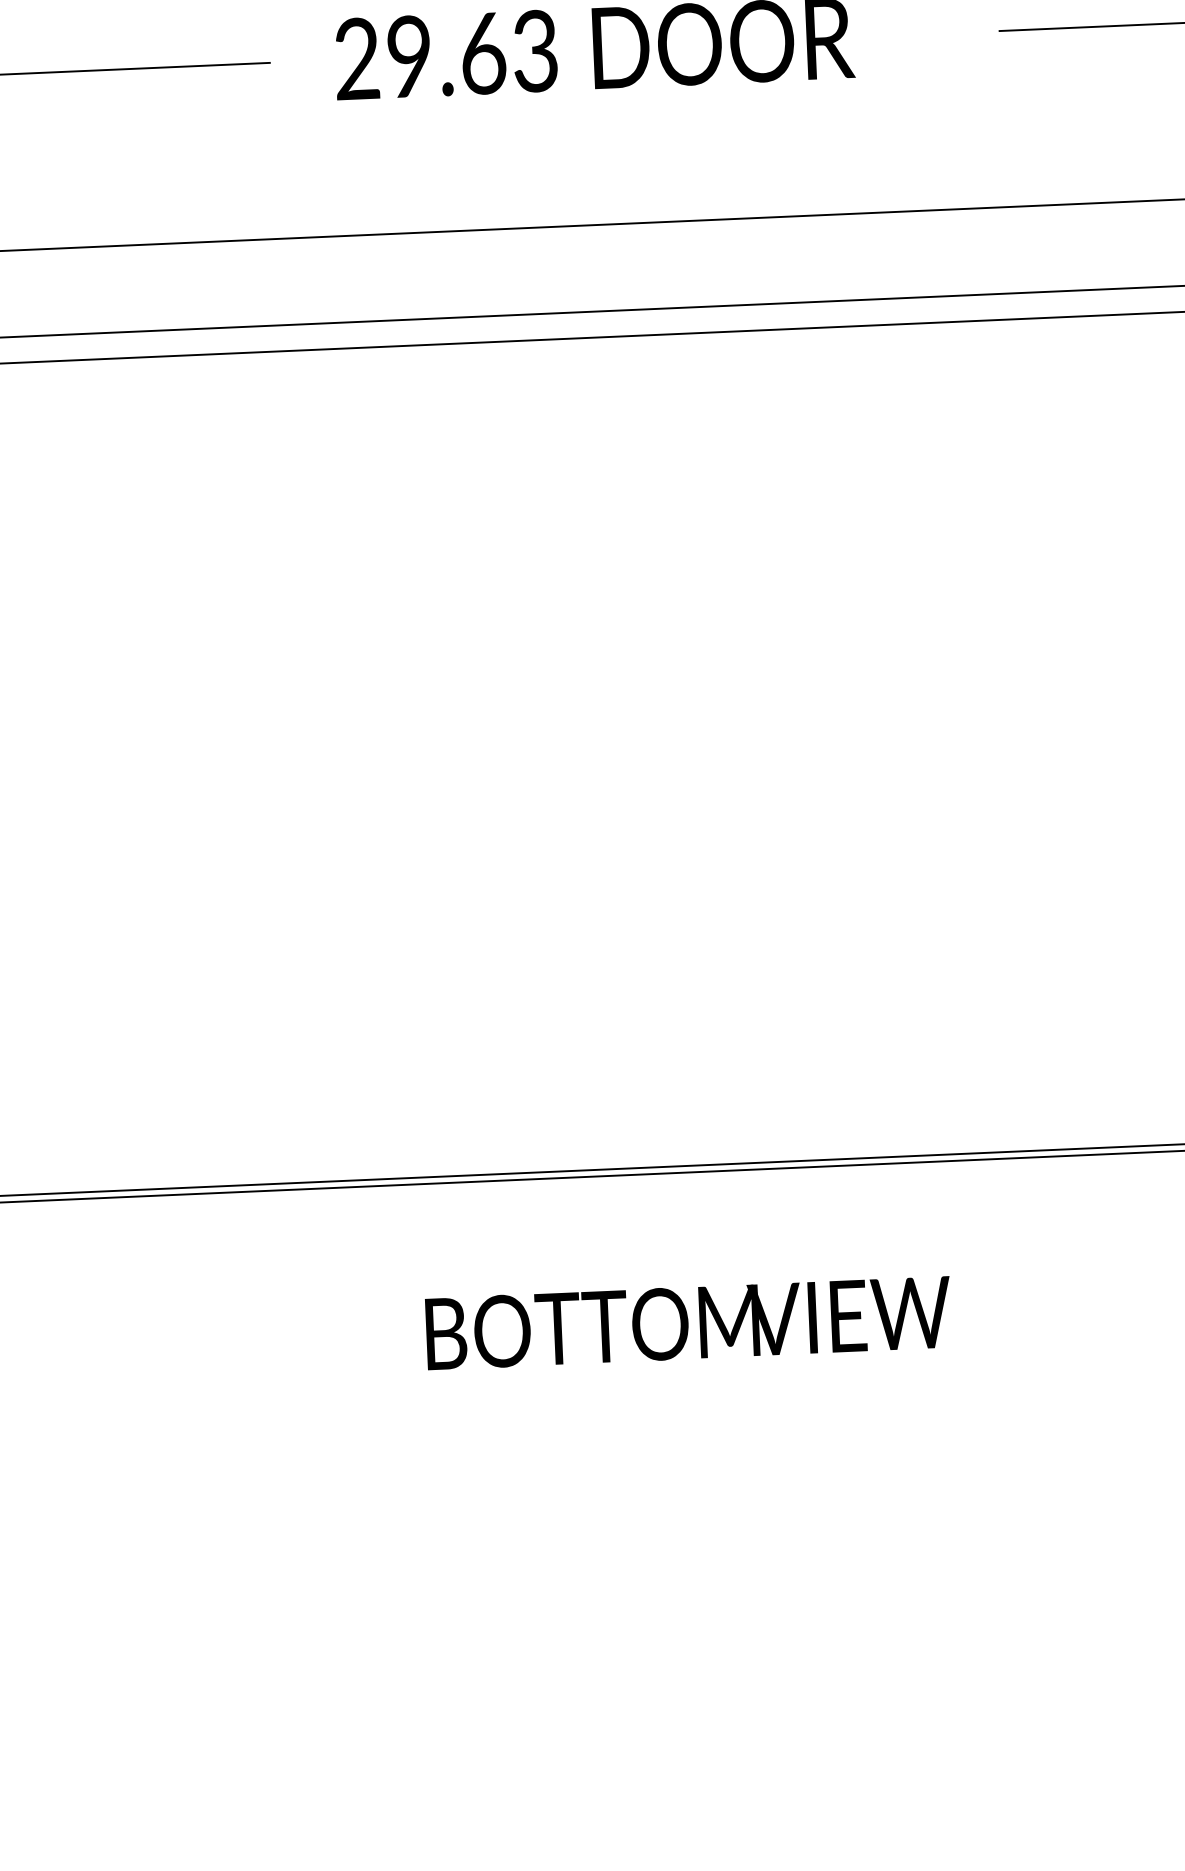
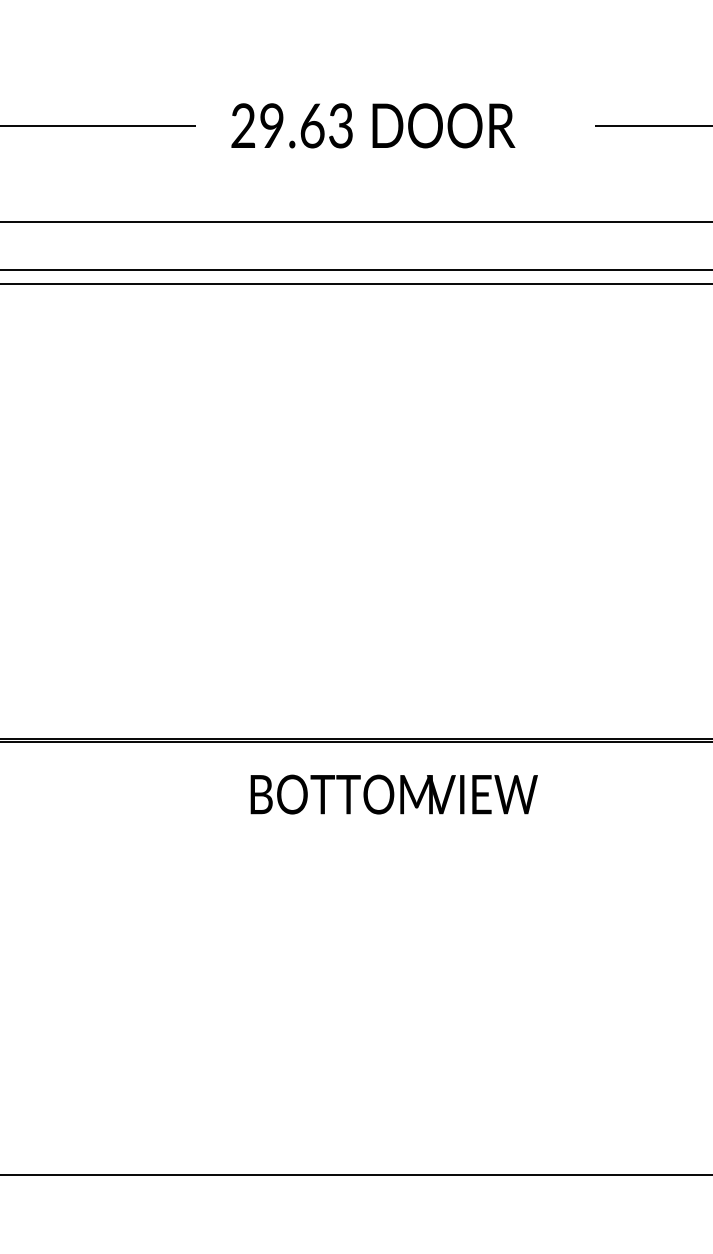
text: (687, 1323) -> (393, 794), moved

